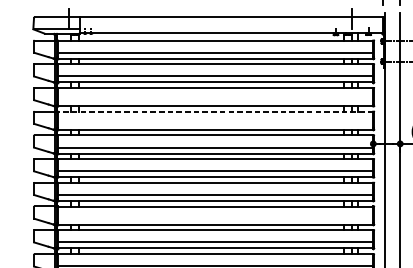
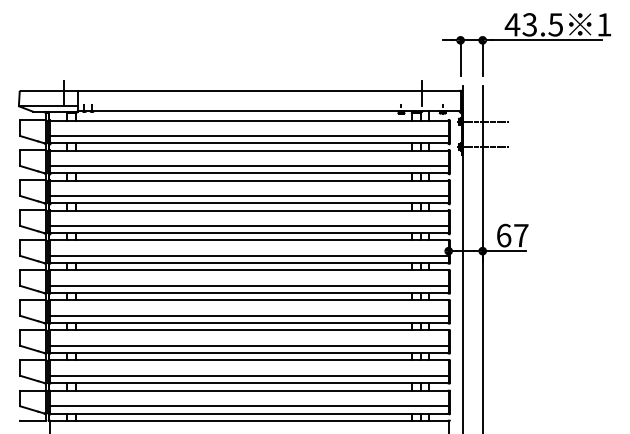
line: (214, 99) -> (248, 195), added
line: (214, 111) -> (248, 210), dashed -> solid
line: (214, 123) -> (248, 225), added
line: (214, 218) -> (248, 345), added

